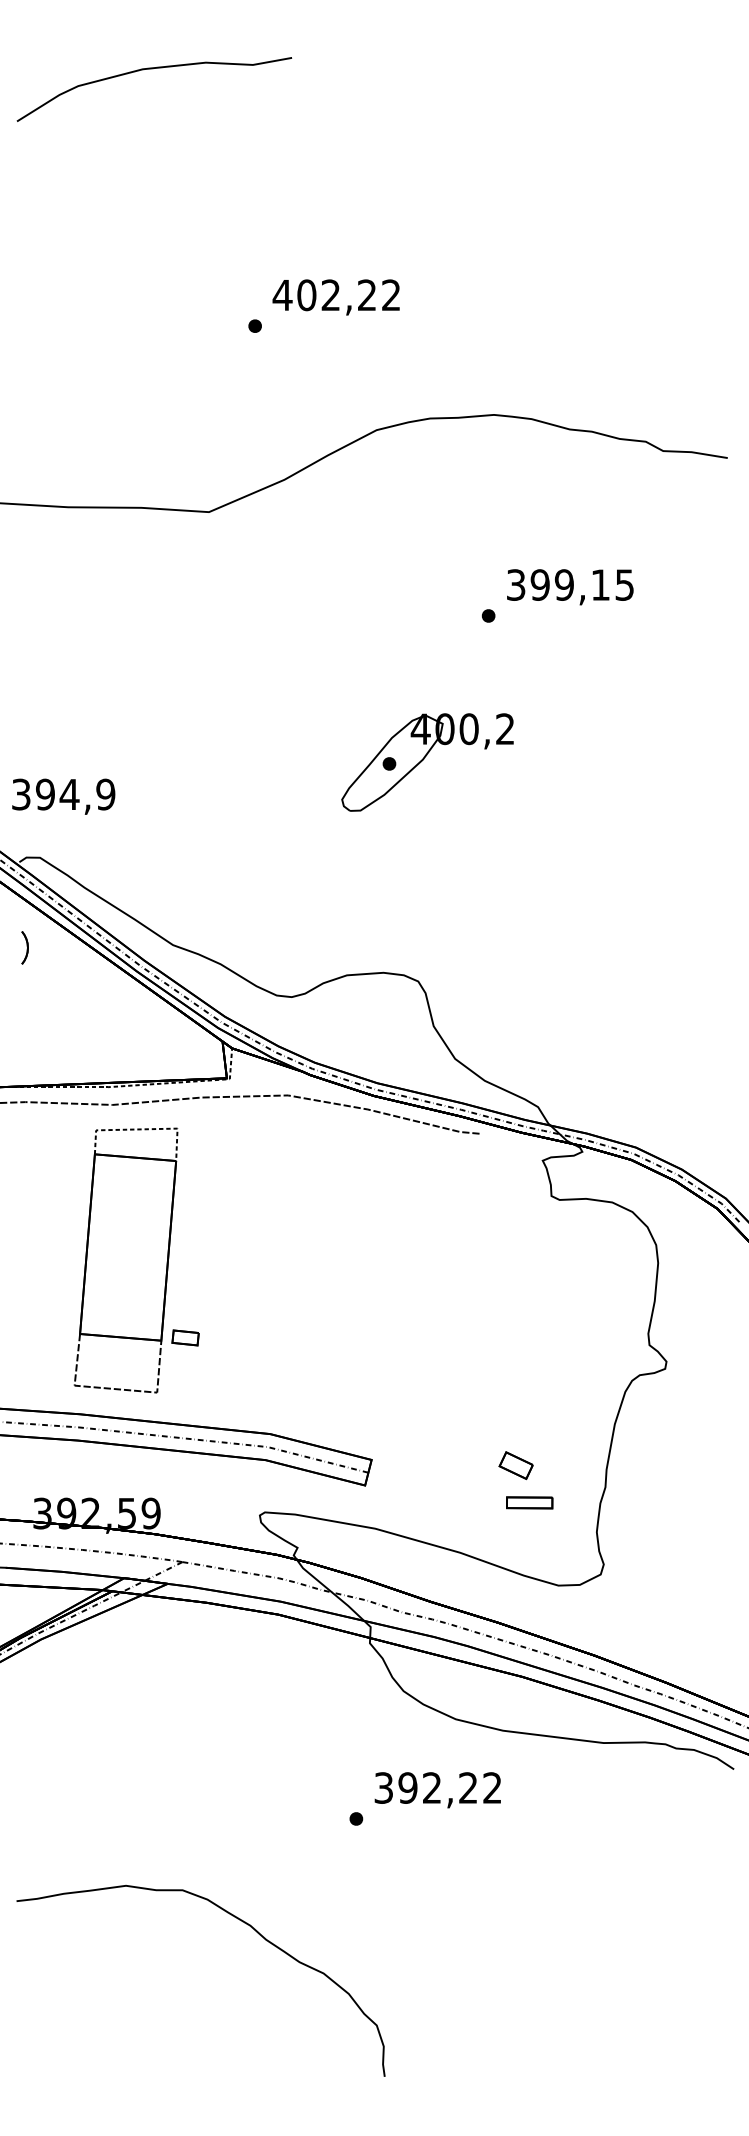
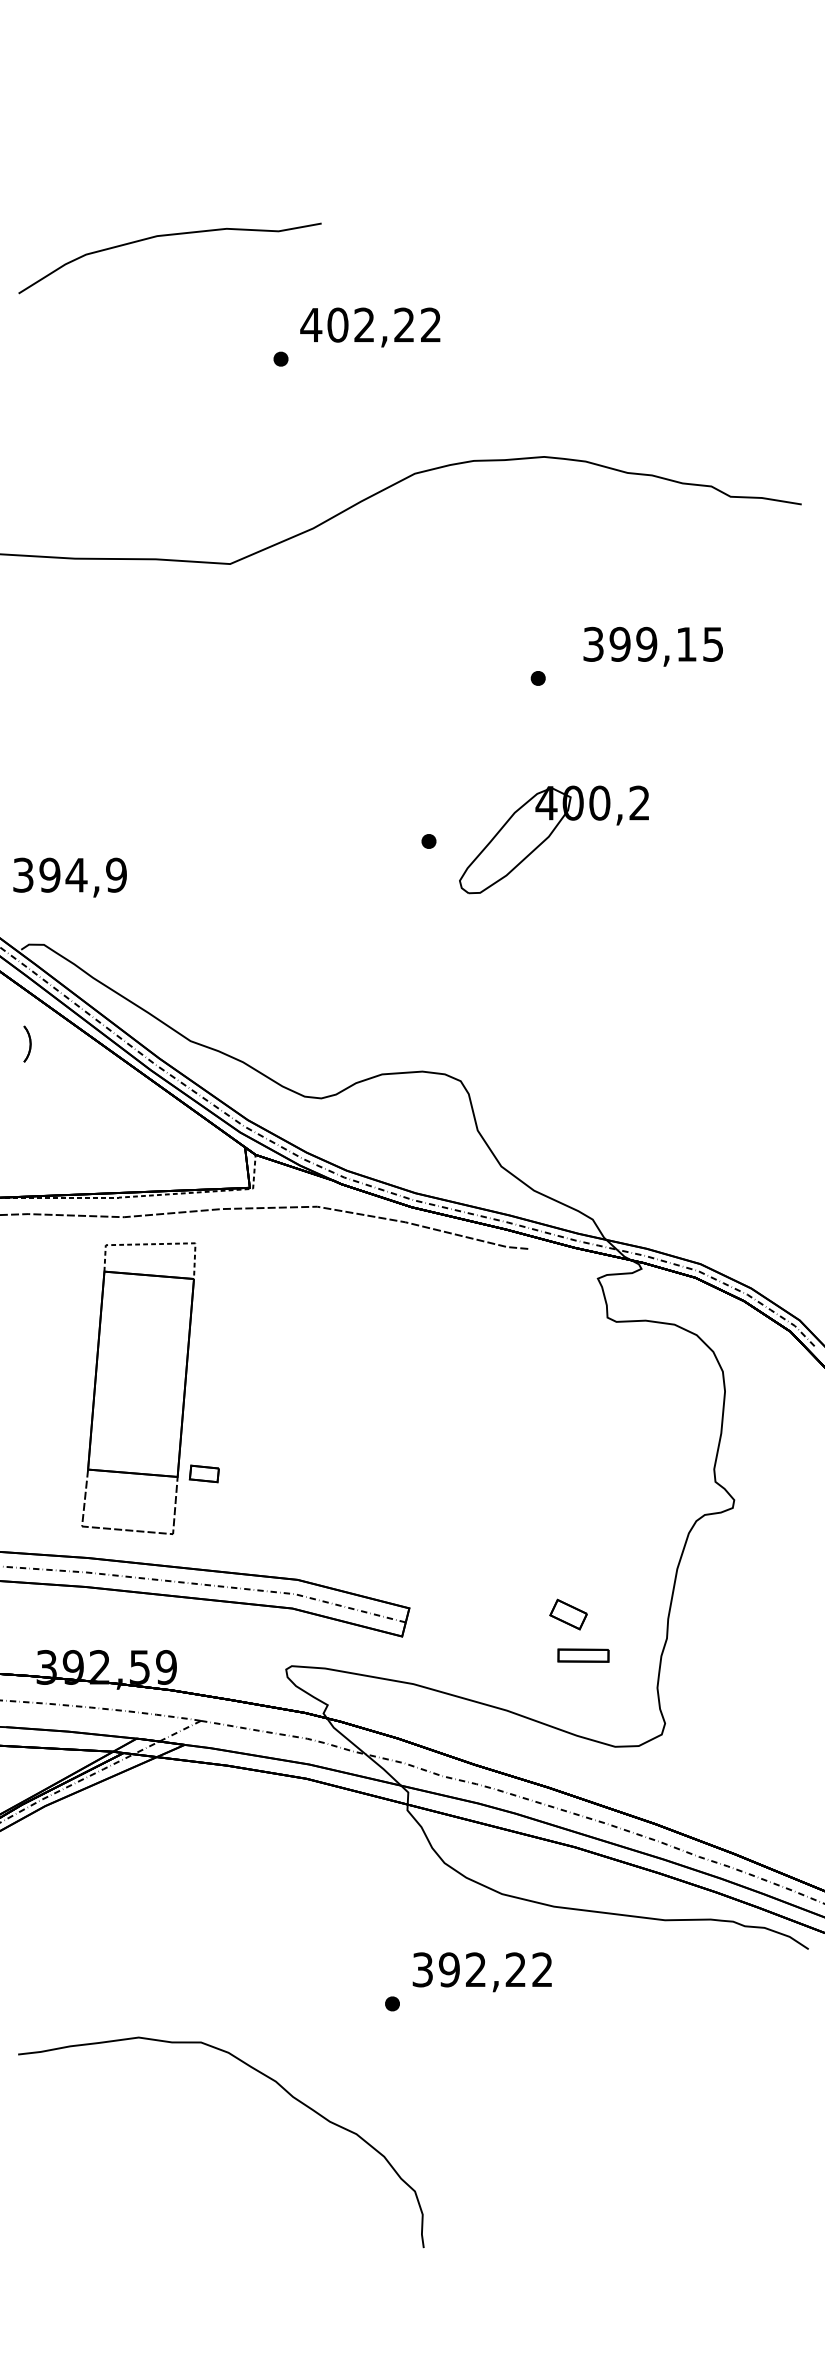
curve: (150, 69) -> (165, 236), moved
text: (569, 586) -> (652, 646), moved
part: (427, 762) -> (553, 839), moved
curve: (237, 1919) -> (261, 2074), moved

